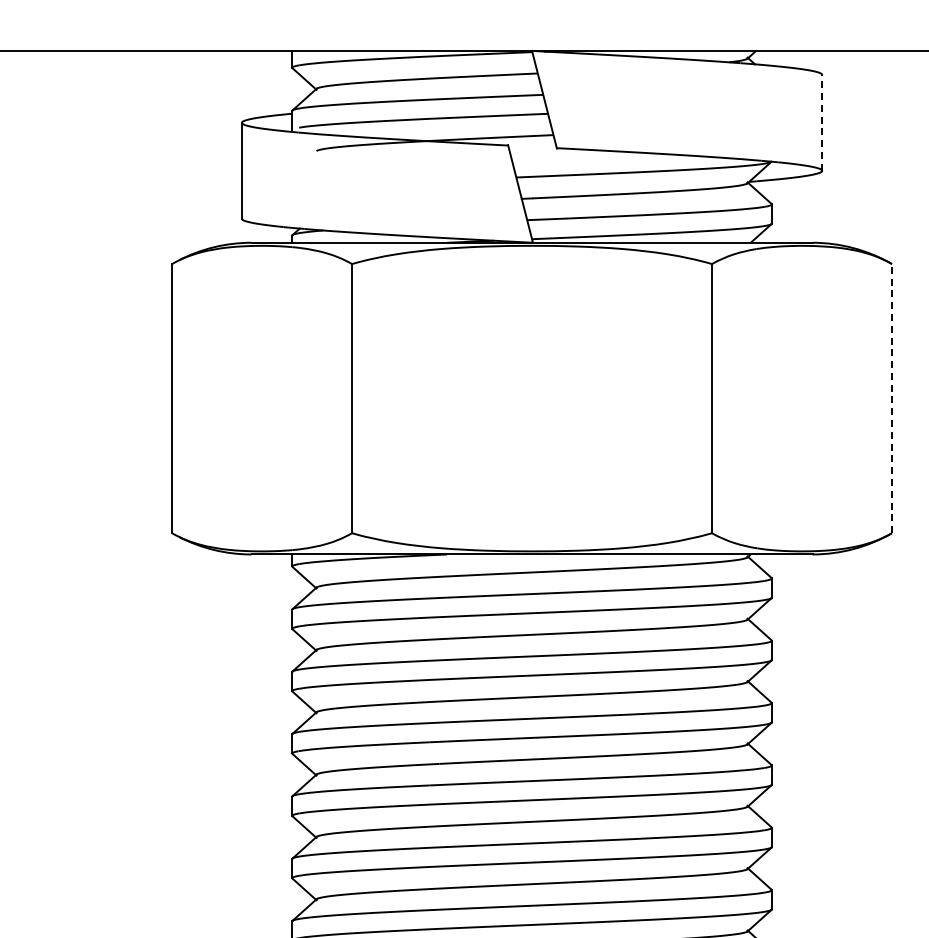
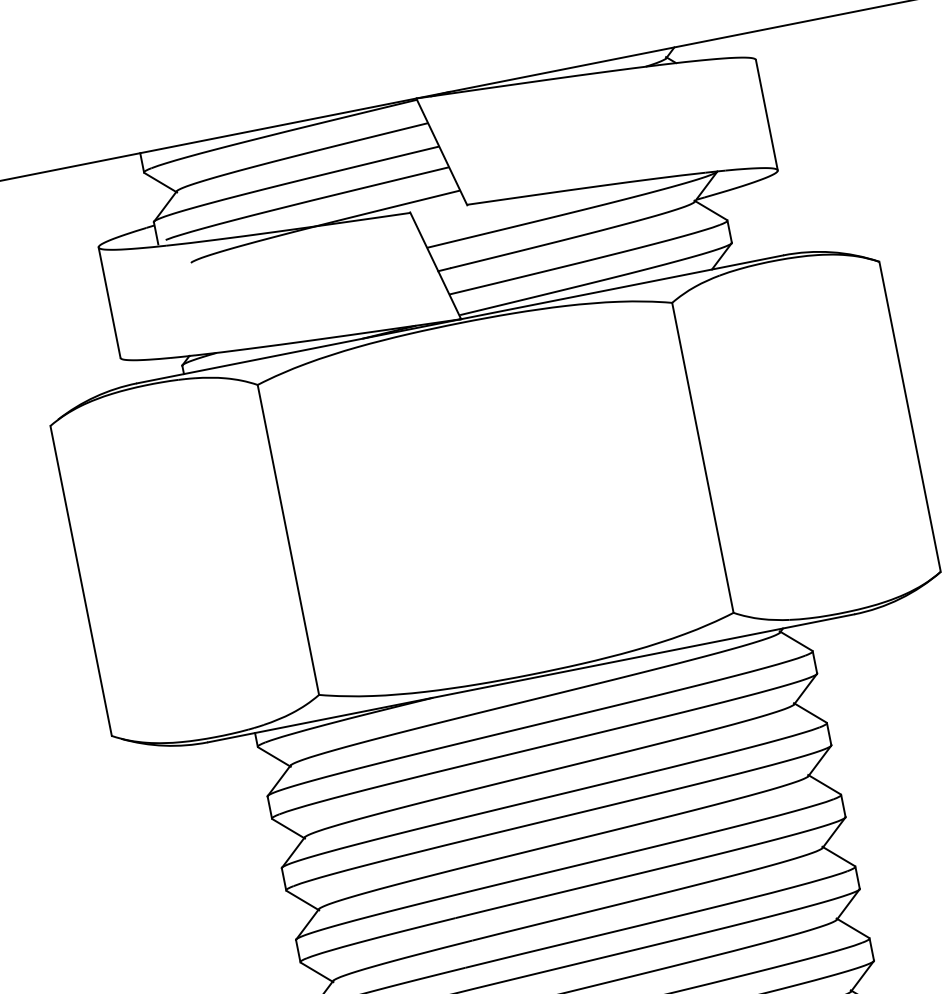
line: (822, 122) -> (767, 114), dashed -> solid
line: (891, 398) -> (909, 416), dashed -> solid

